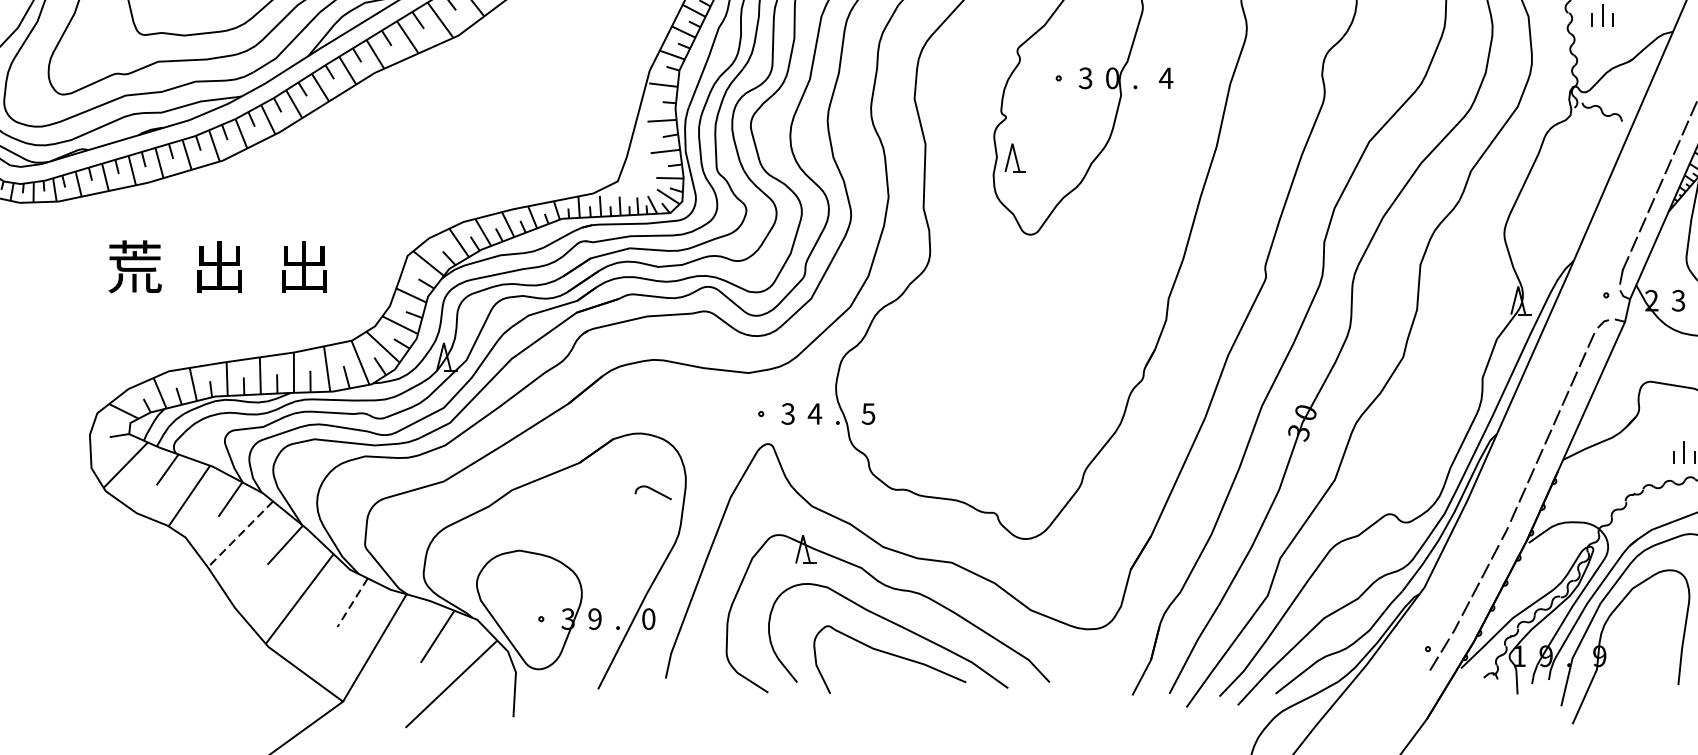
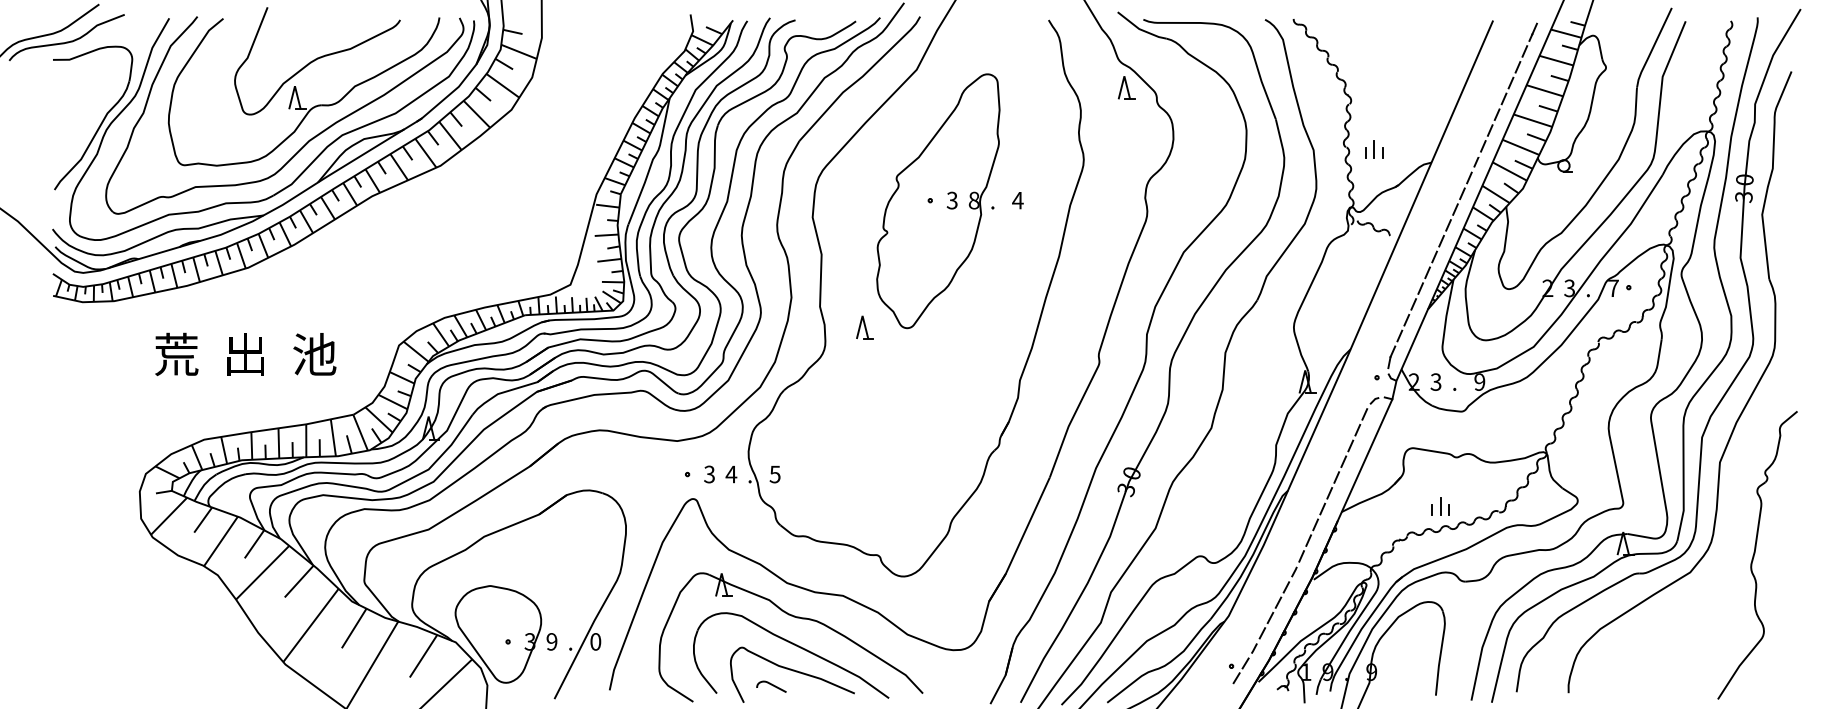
text: (1111, 78) -> (973, 200), 0 -> 8
part: (1014, 157) -> (864, 327), moved
text: (304, 266) -> (314, 354), 出 -> 池
curve: (653, 491) -> (771, 685), moved
line: (240, 534) -> (262, 572), dashed -> solid
line: (351, 602) -> (353, 628), dashed -> solid

